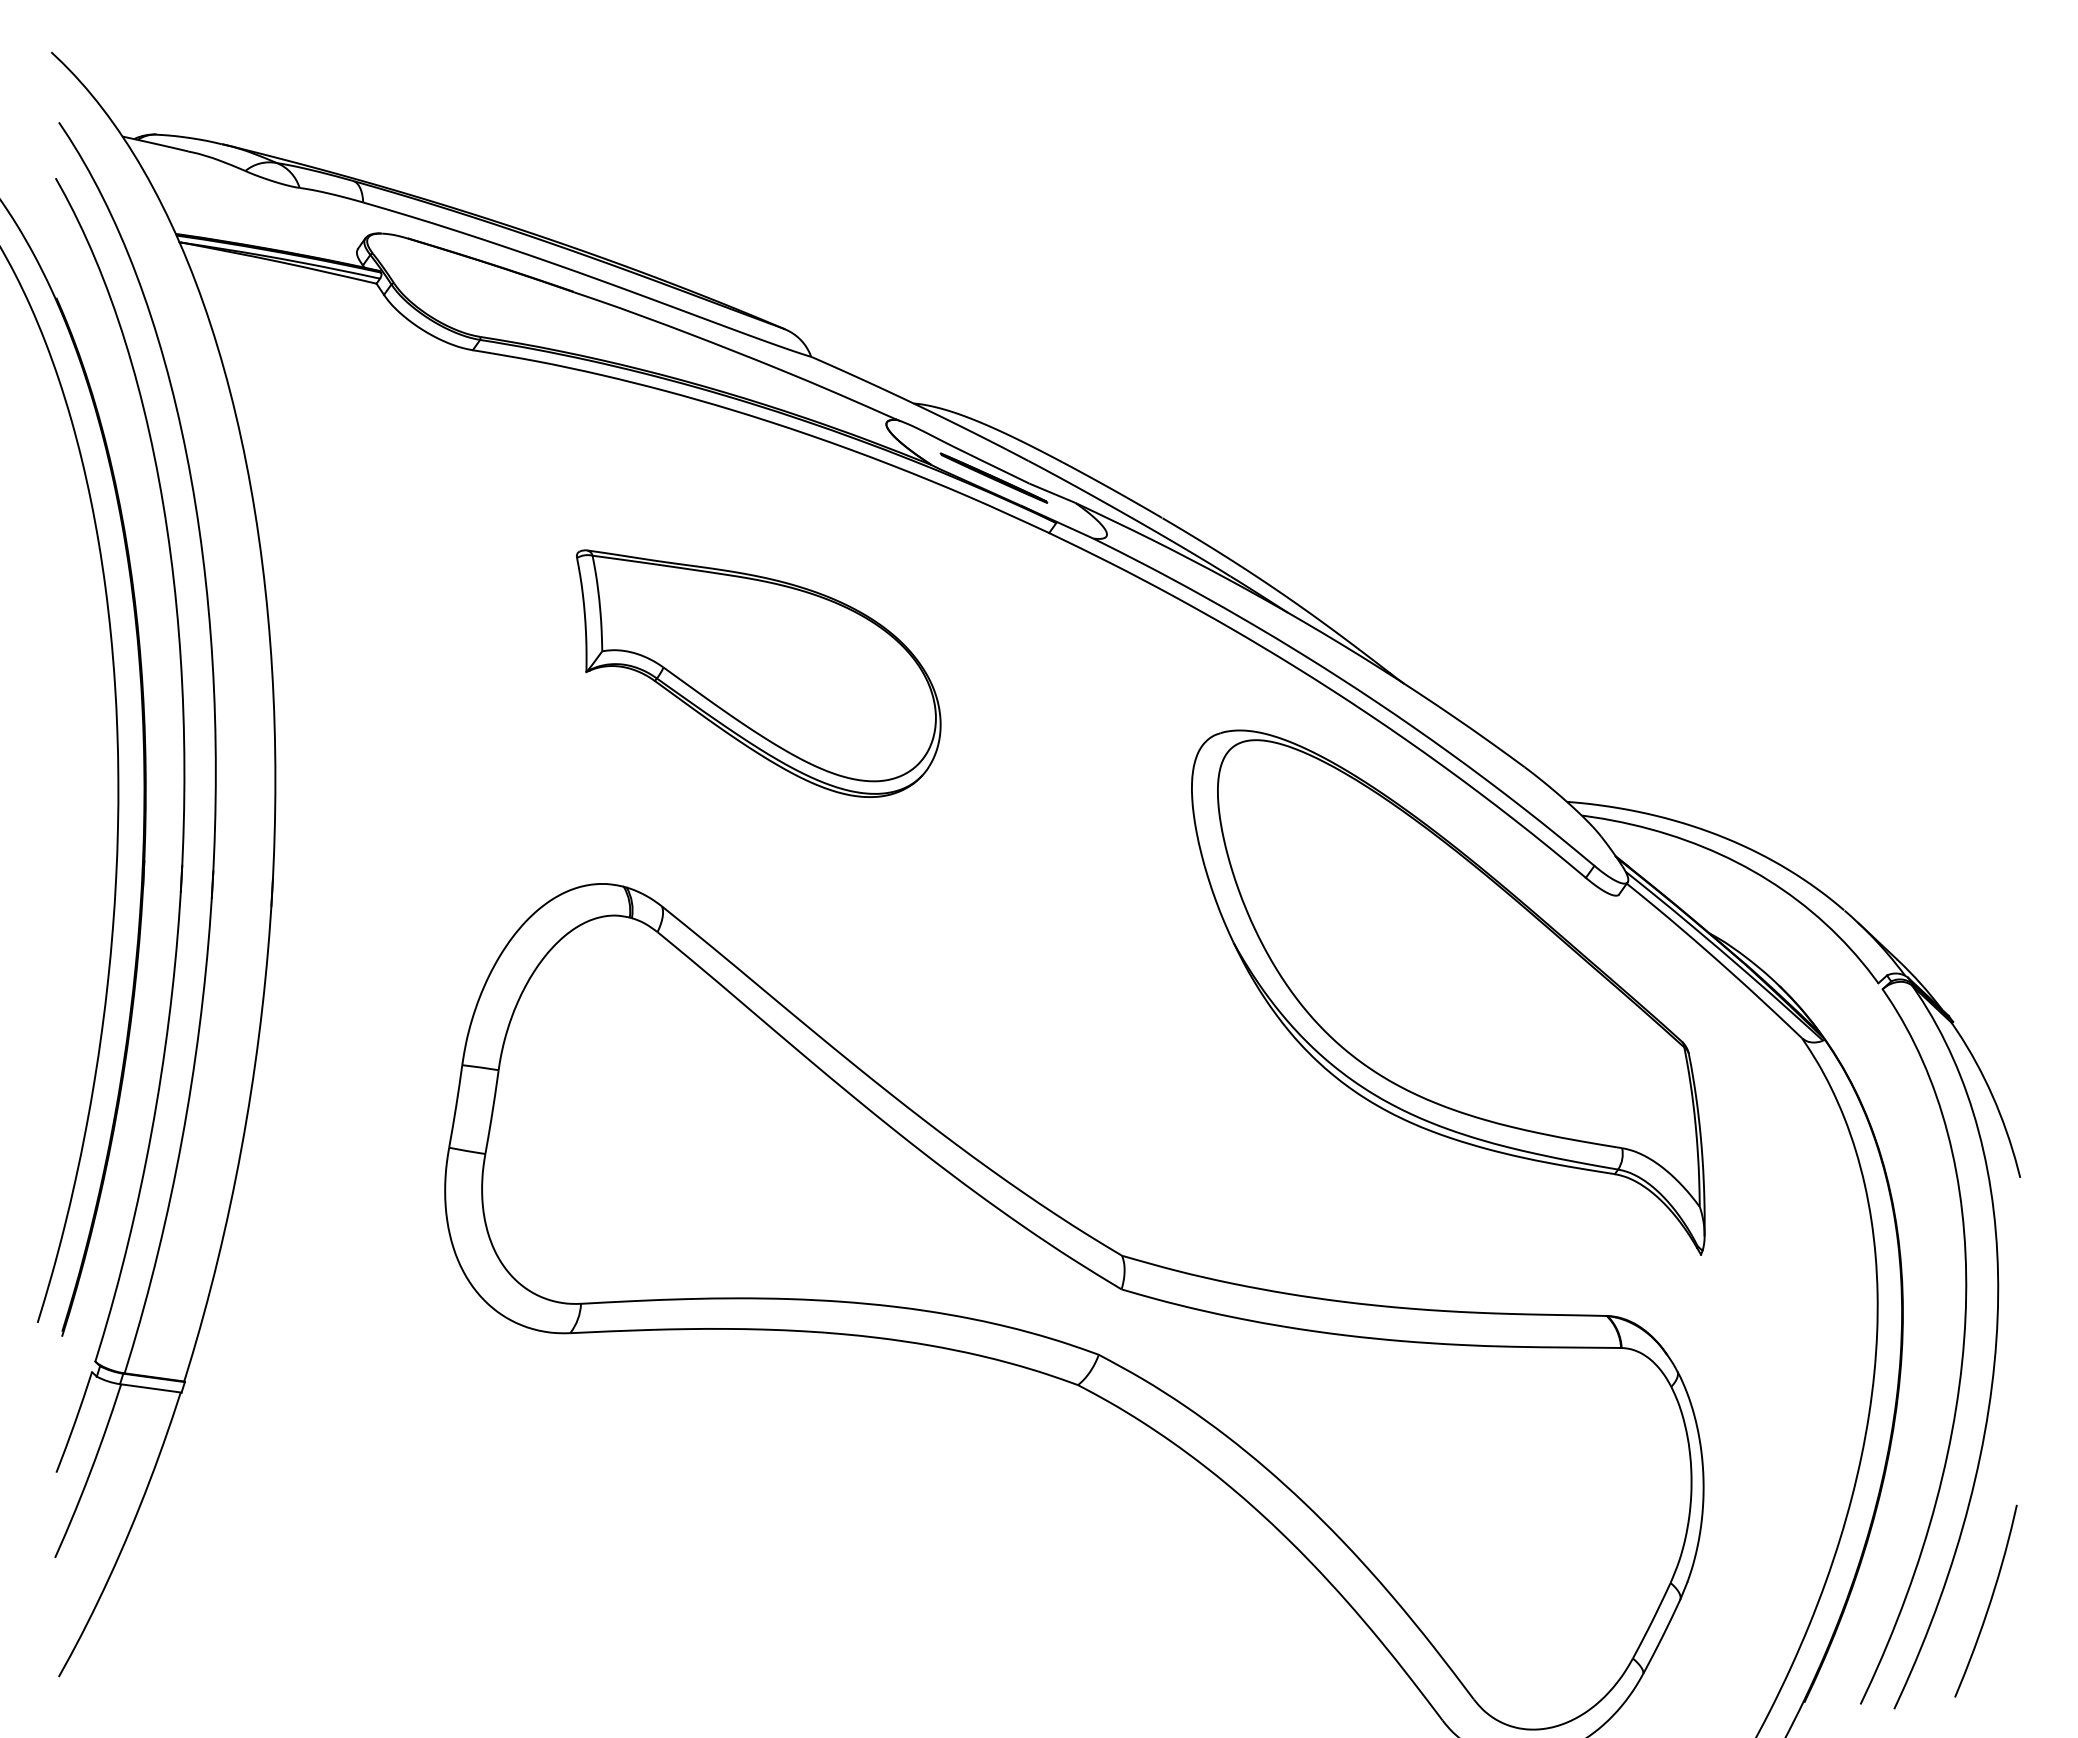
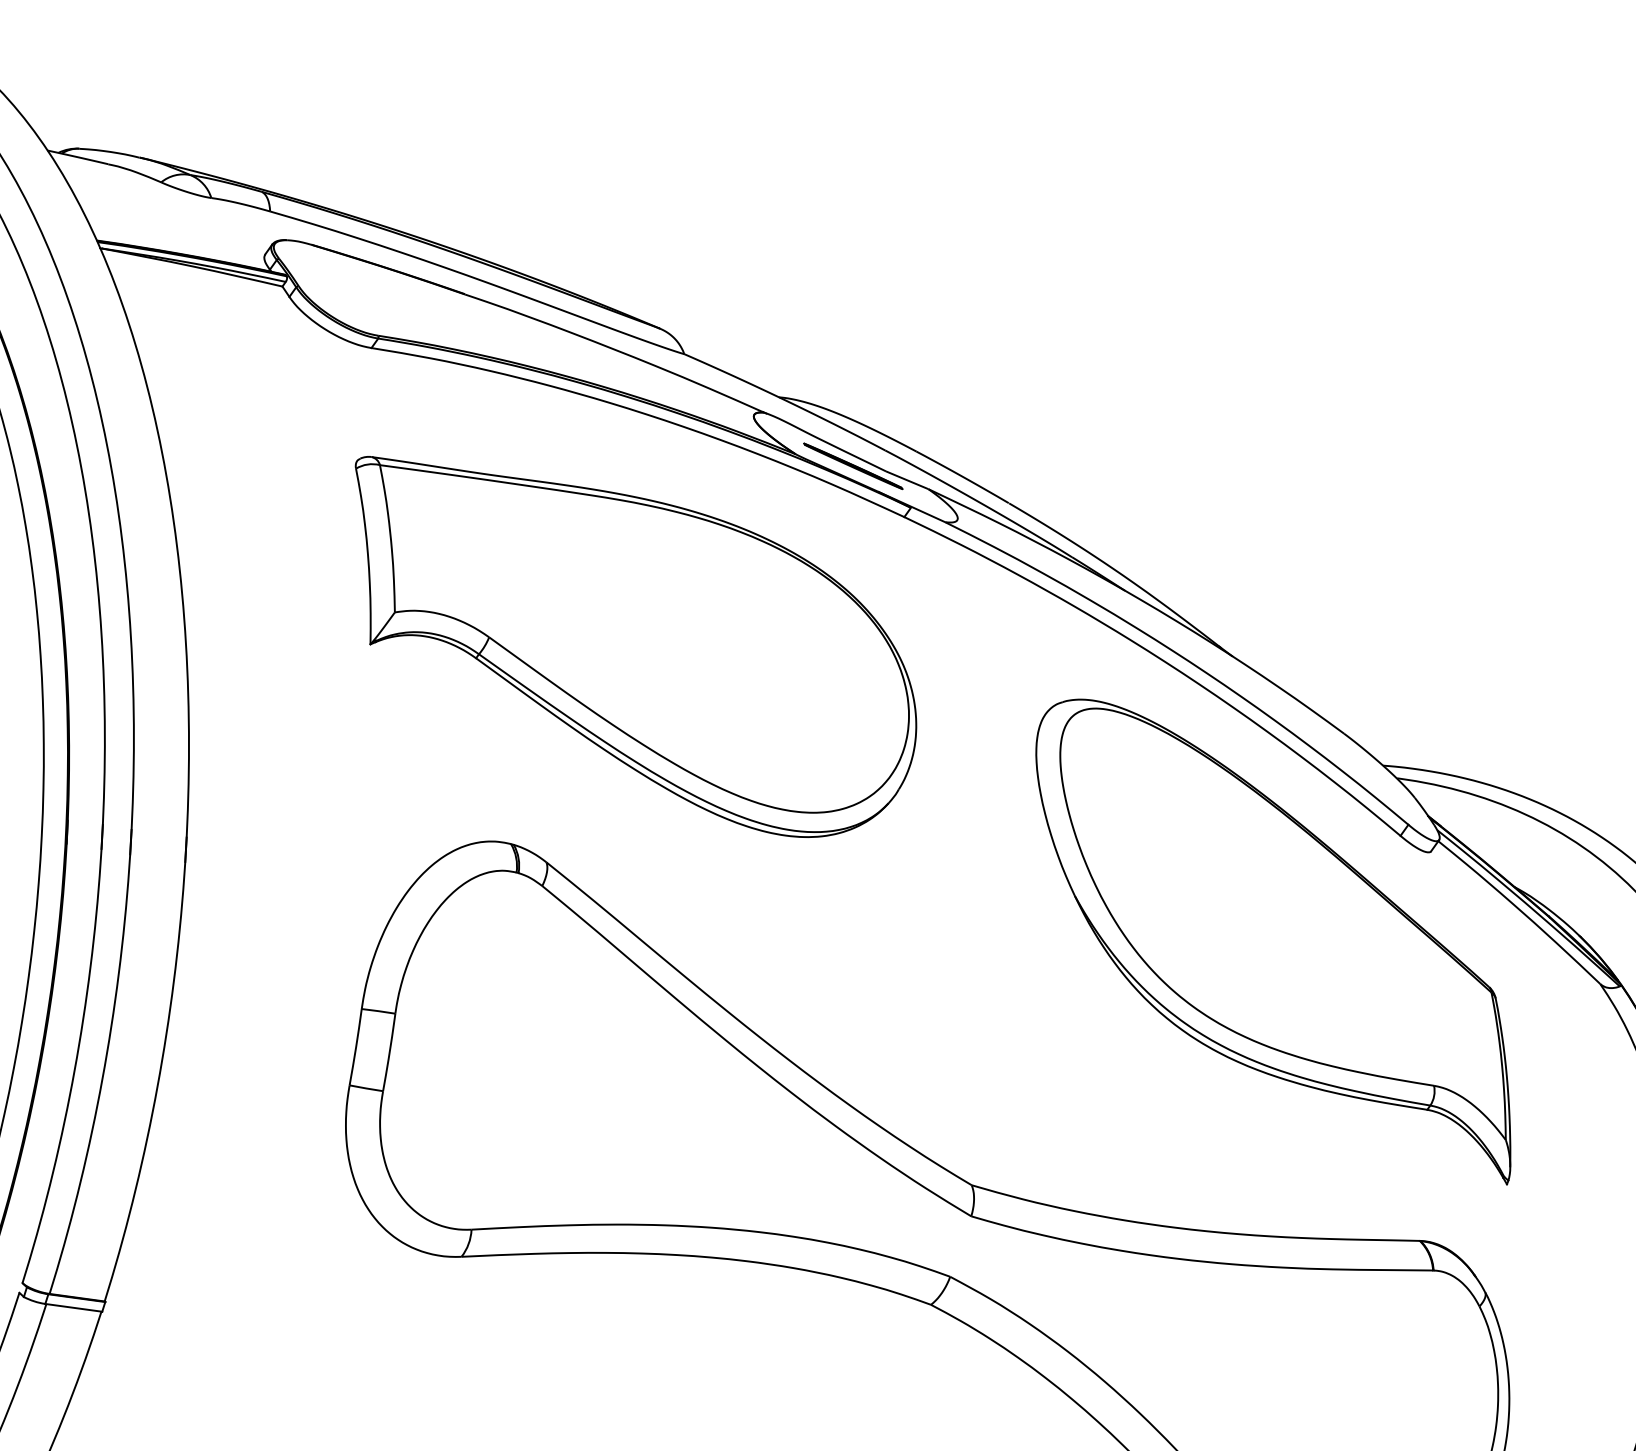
part: (758, 673) -> (635, 646), size x1.67

